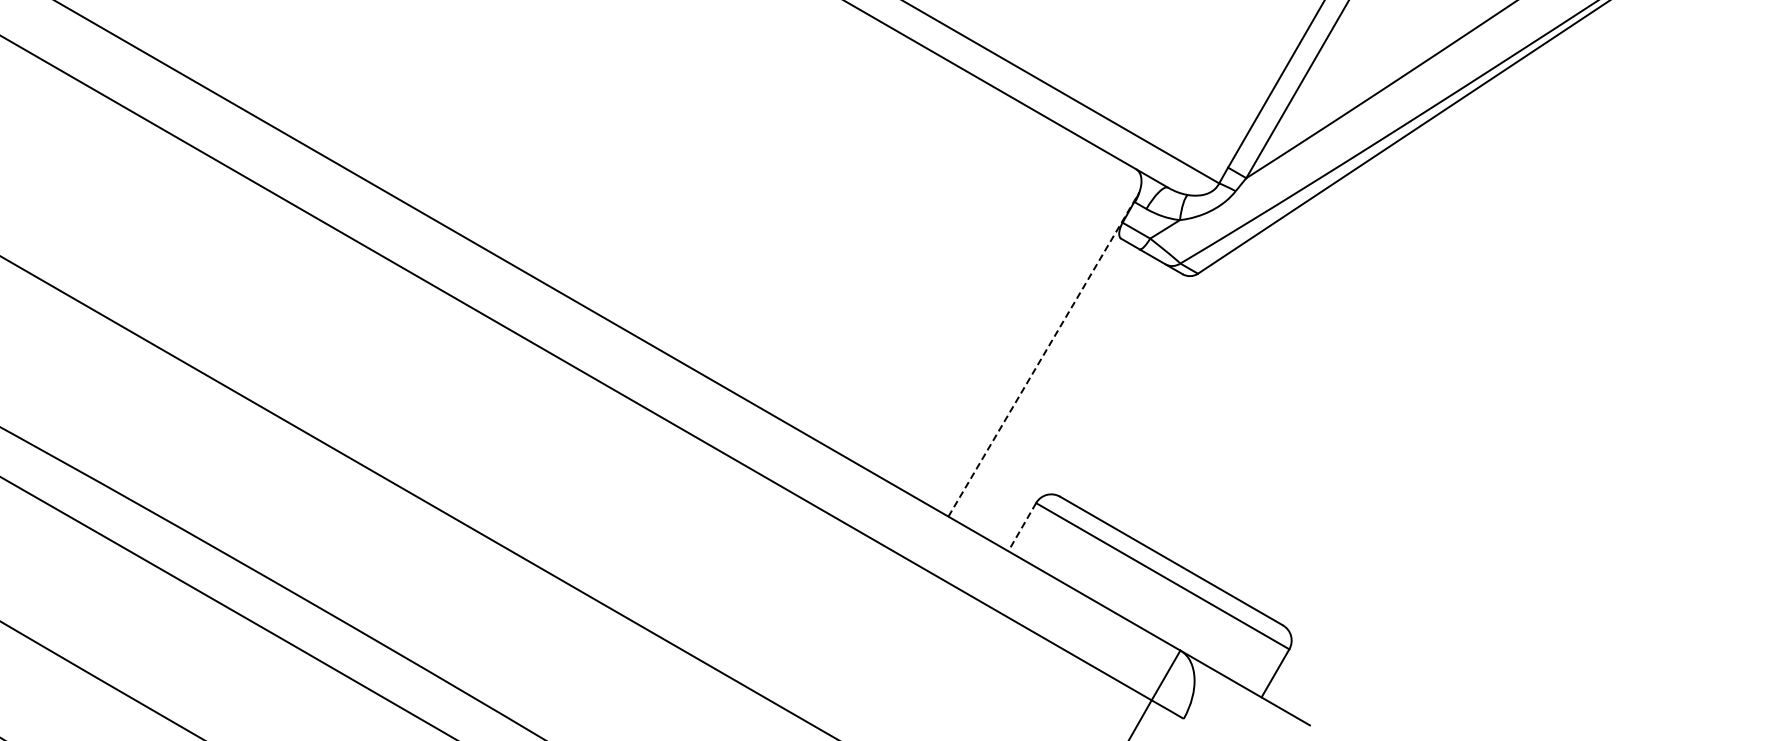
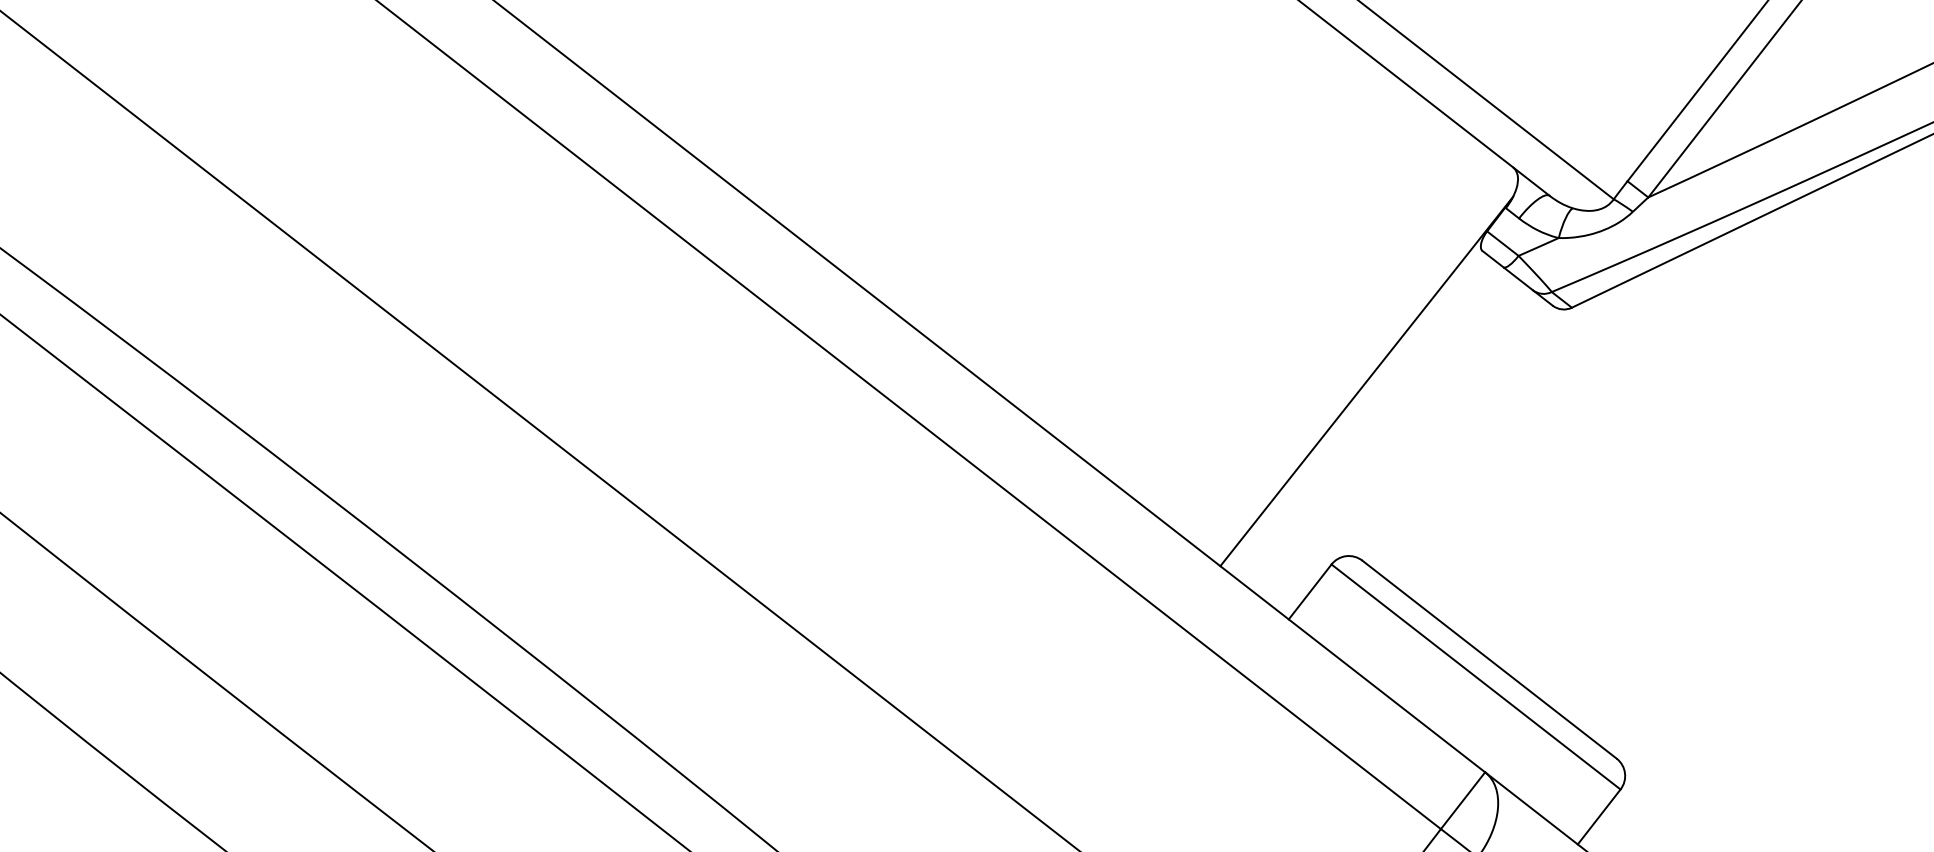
line: (1044, 354) -> (1367, 381), dashed -> solid
line: (1022, 527) -> (1310, 592), dashed -> solid

